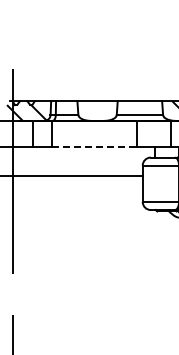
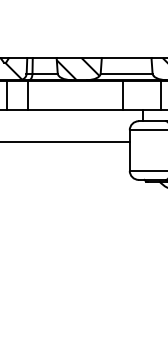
hatch: (96, 110) -> (78, 68), added
line: (94, 147) -> (75, 109), dashed -> solid

